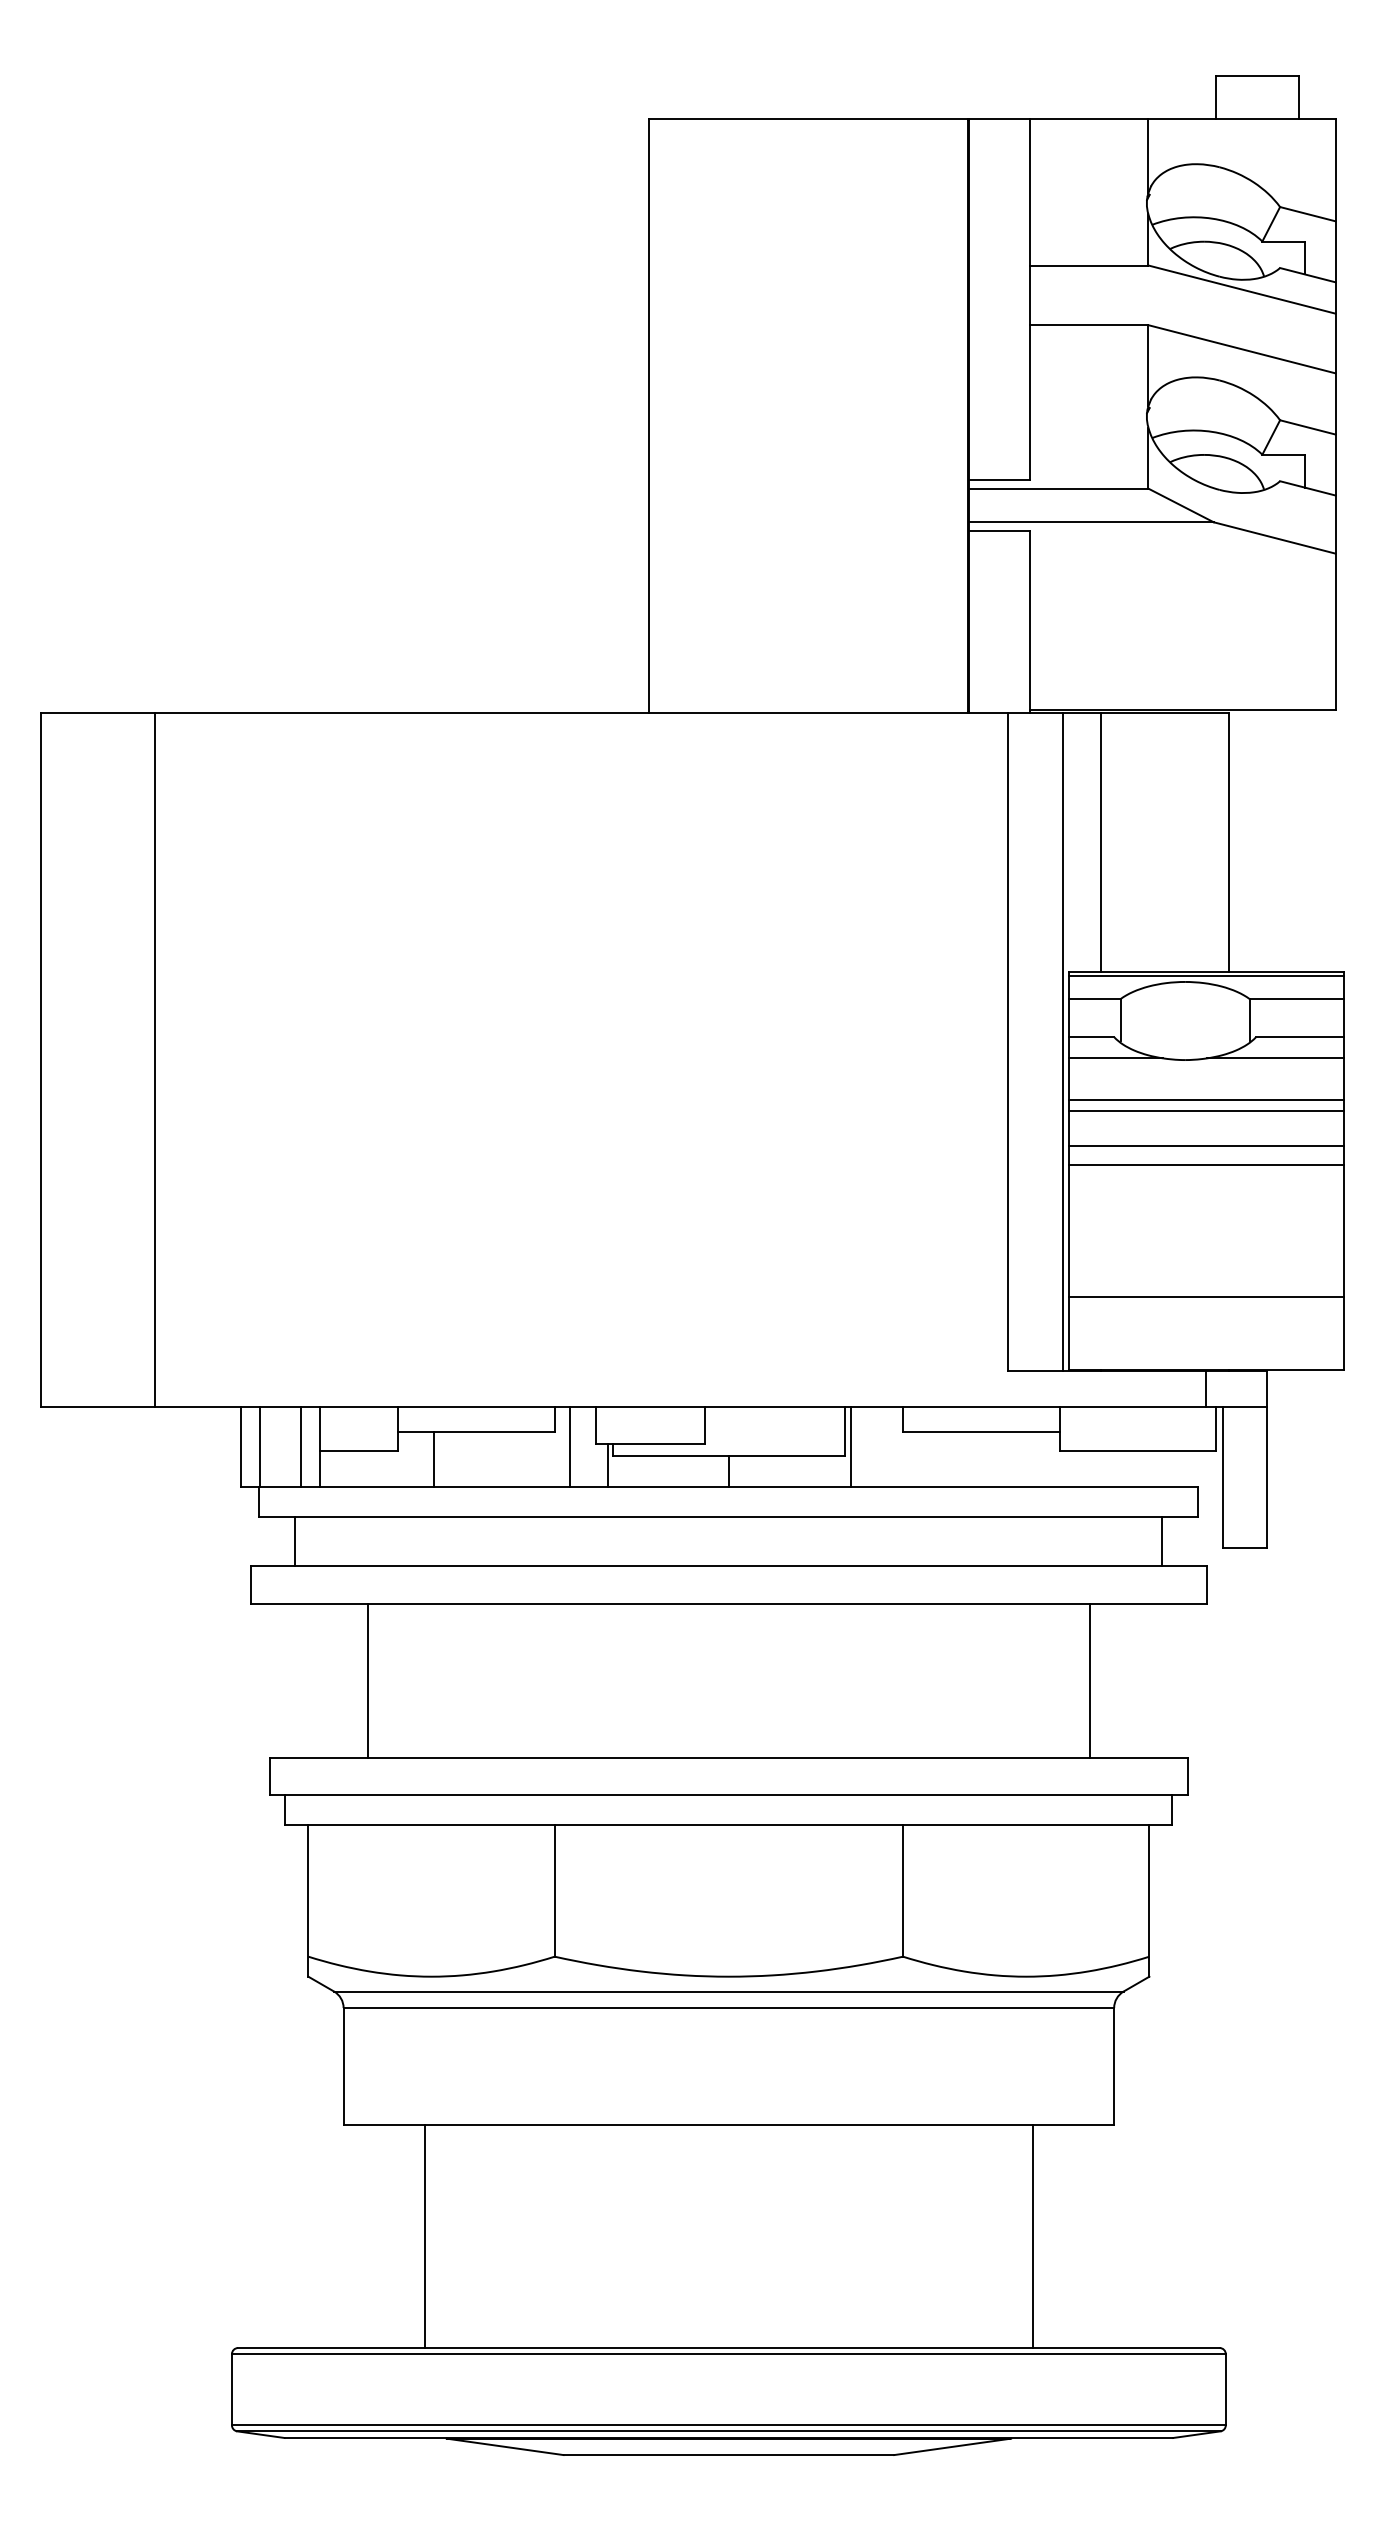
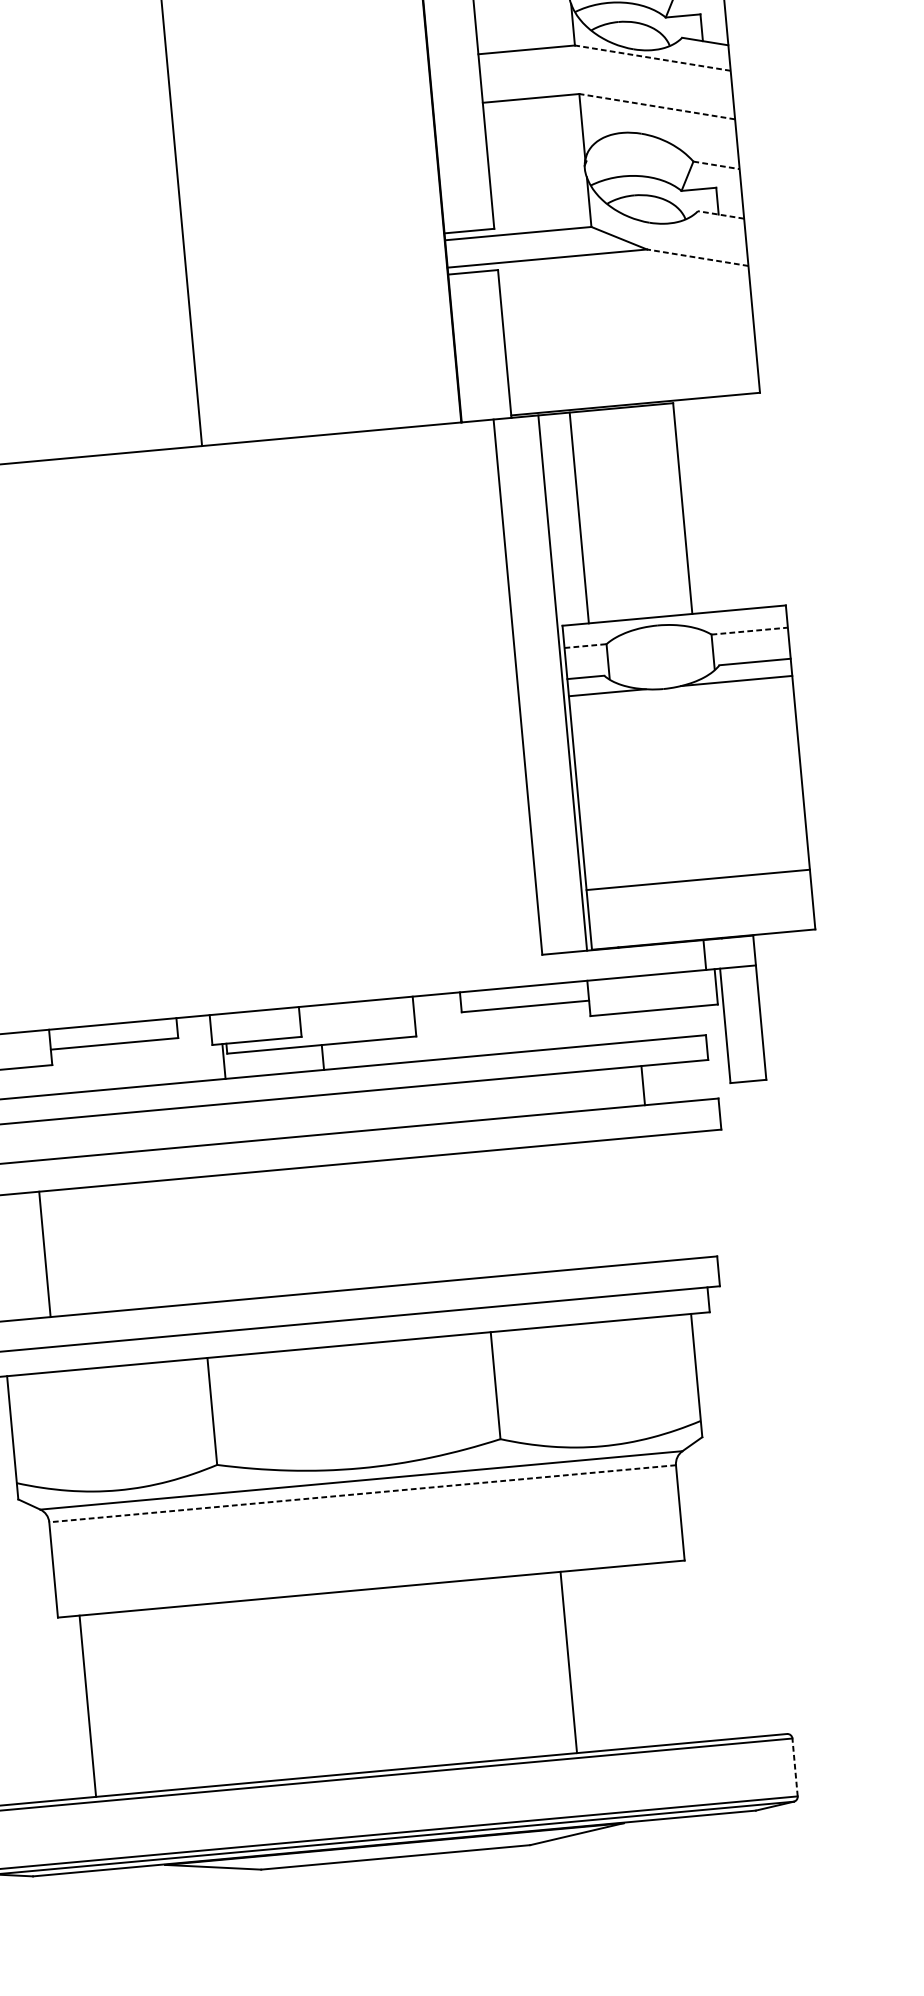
line: (1242, 289) -> (653, 58), solid -> dashed
line: (1242, 349) -> (657, 106), solid -> dashed
line: (1307, 427) -> (716, 165), solid -> dashed
line: (1307, 488) -> (720, 215), solid -> dashed
line: (1274, 537) -> (697, 257), solid -> dashed
line: (1205, 975) -> (673, 618), removed
line: (1094, 999) -> (585, 646), solid -> dashed
line: (1296, 999) -> (749, 631), solid -> dashed
line: (1205, 1100) -> (683, 720), removed
line: (1205, 1110) -> (683, 728), removed
line: (1205, 1145) -> (686, 756), removed
line: (1205, 1165) -> (687, 773), removed
line: (569, 1446) -> (191, 1048), removed
line: (851, 1446) -> (420, 1028), removed
line: (433, 1458) -> (81, 1068), removed
line: (1162, 1541) -> (643, 1085), moved
line: (1089, 1680) -> (631, 1200), removed
line: (728, 2007) -> (362, 1493), solid -> dashed
line: (425, 2236) -> (88, 1706), moved
line: (1032, 2236) -> (568, 1662), moved
line: (1225, 2389) -> (794, 1767), solid -> dashed

